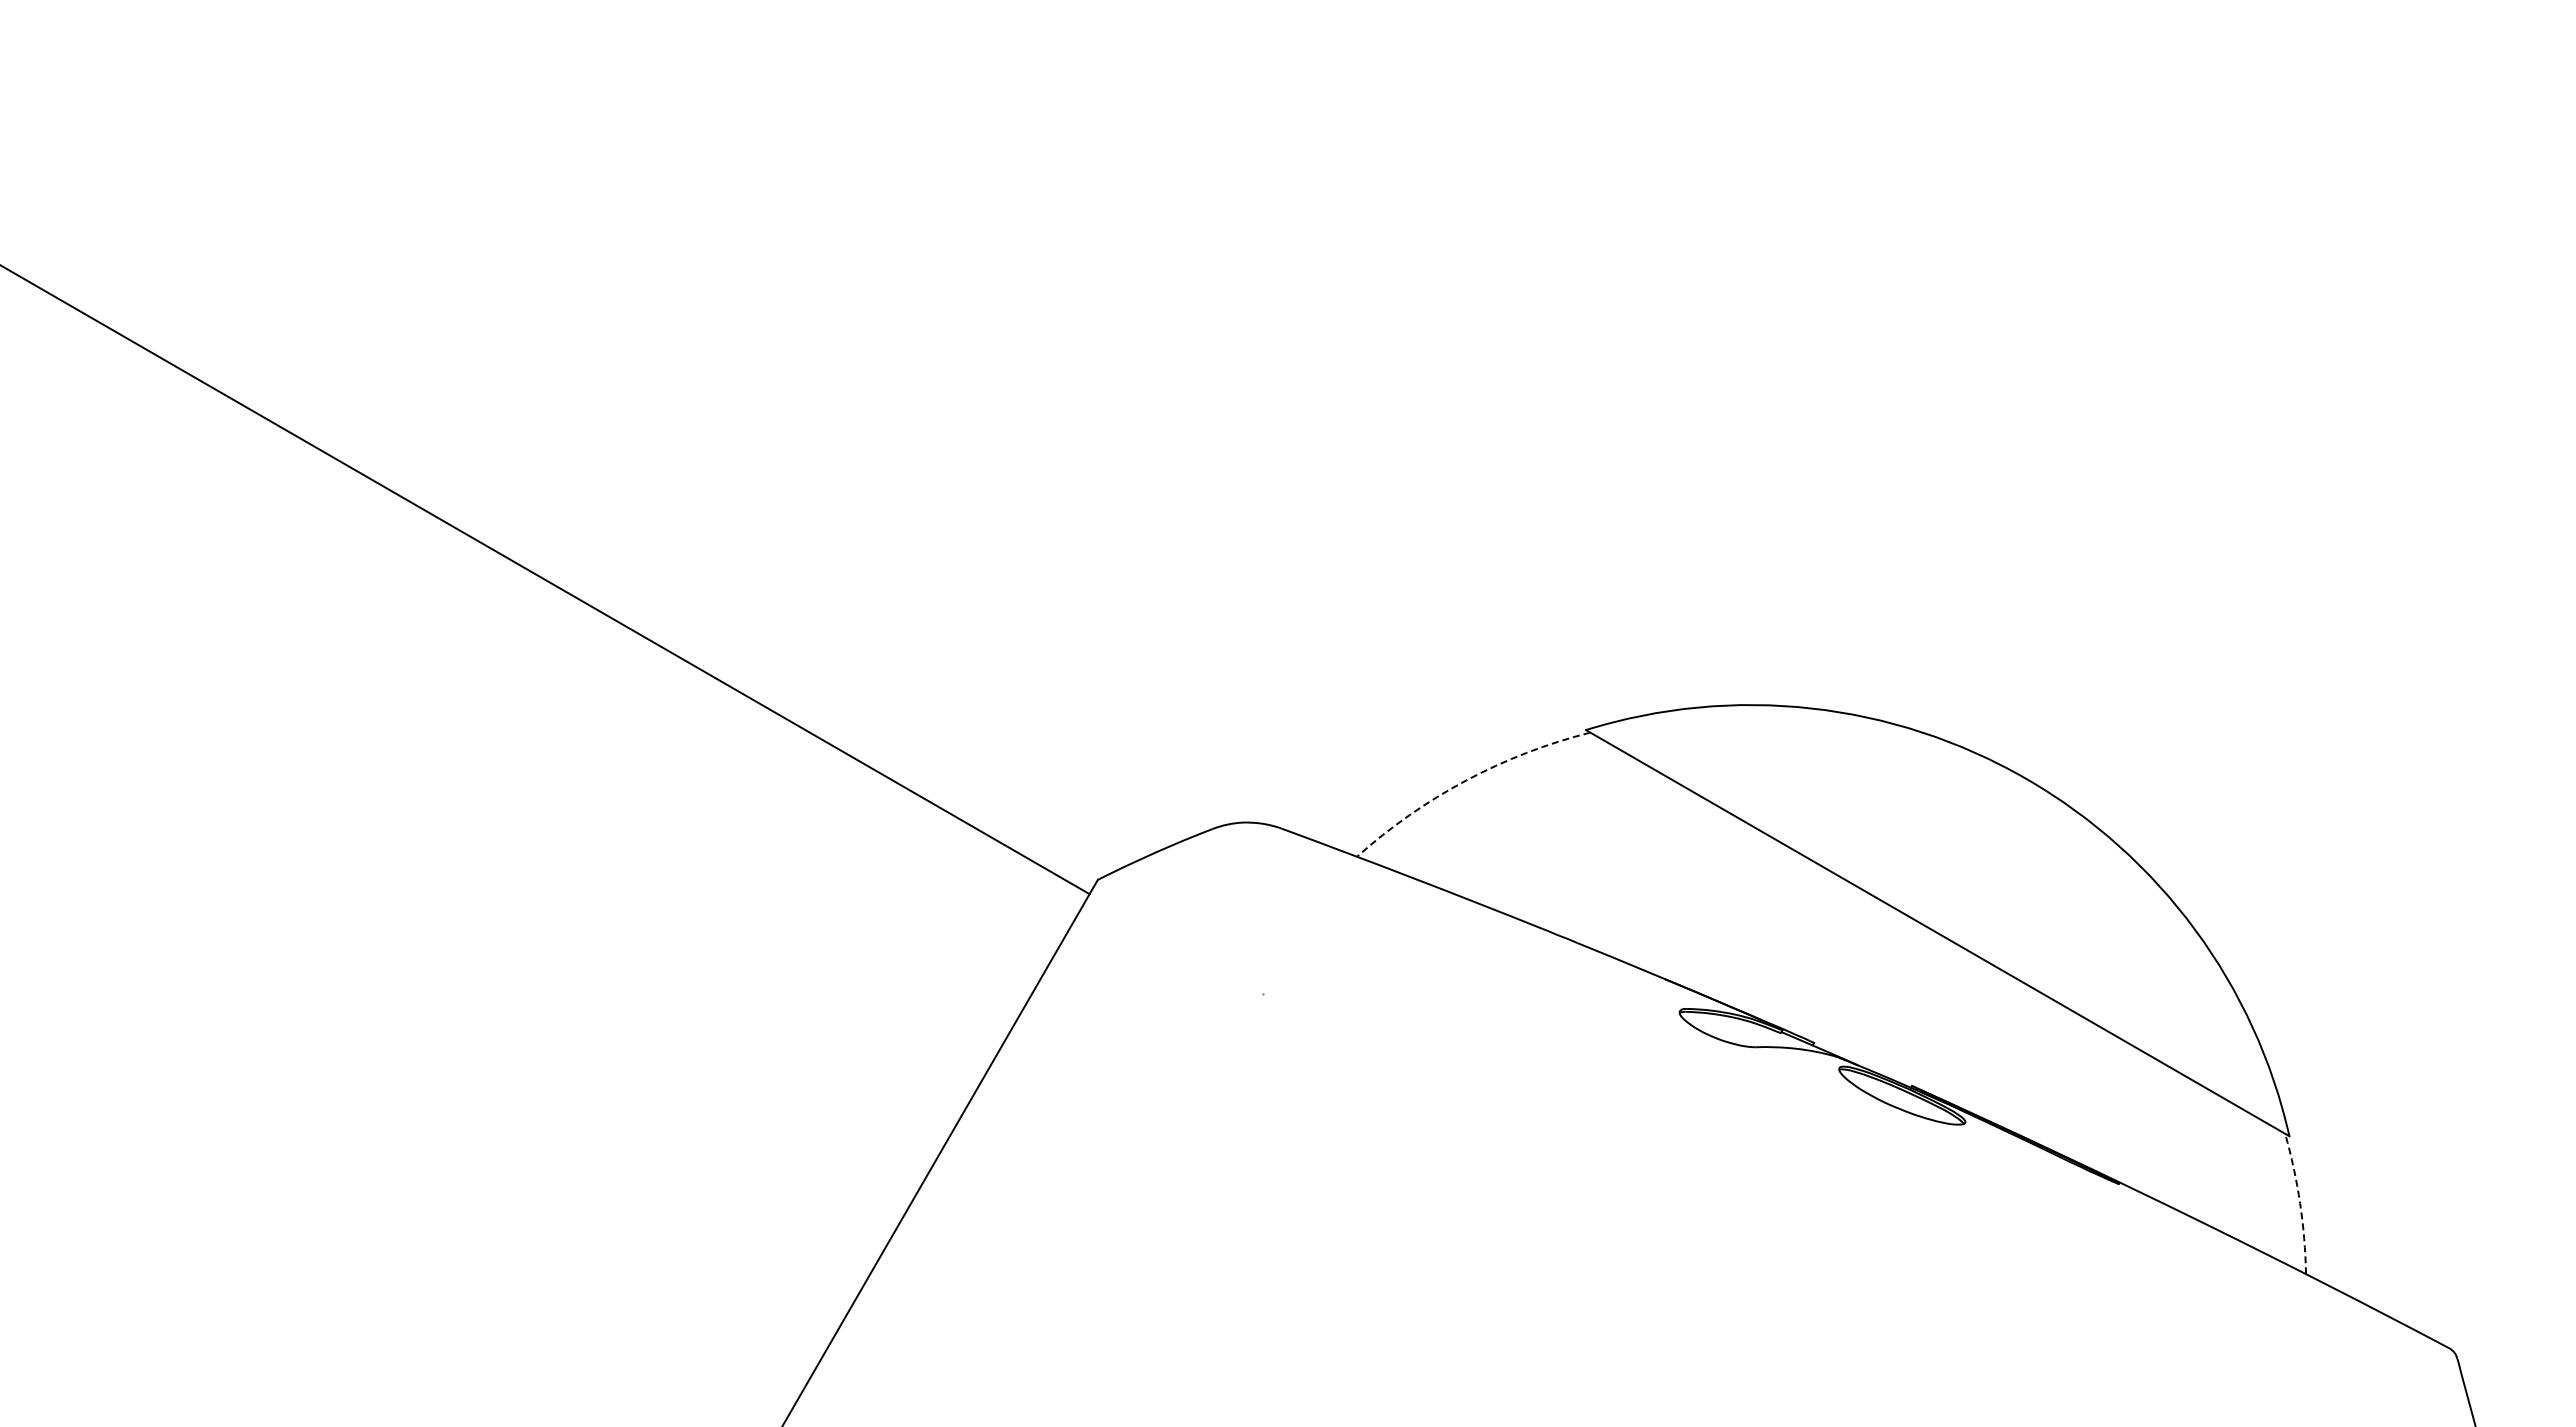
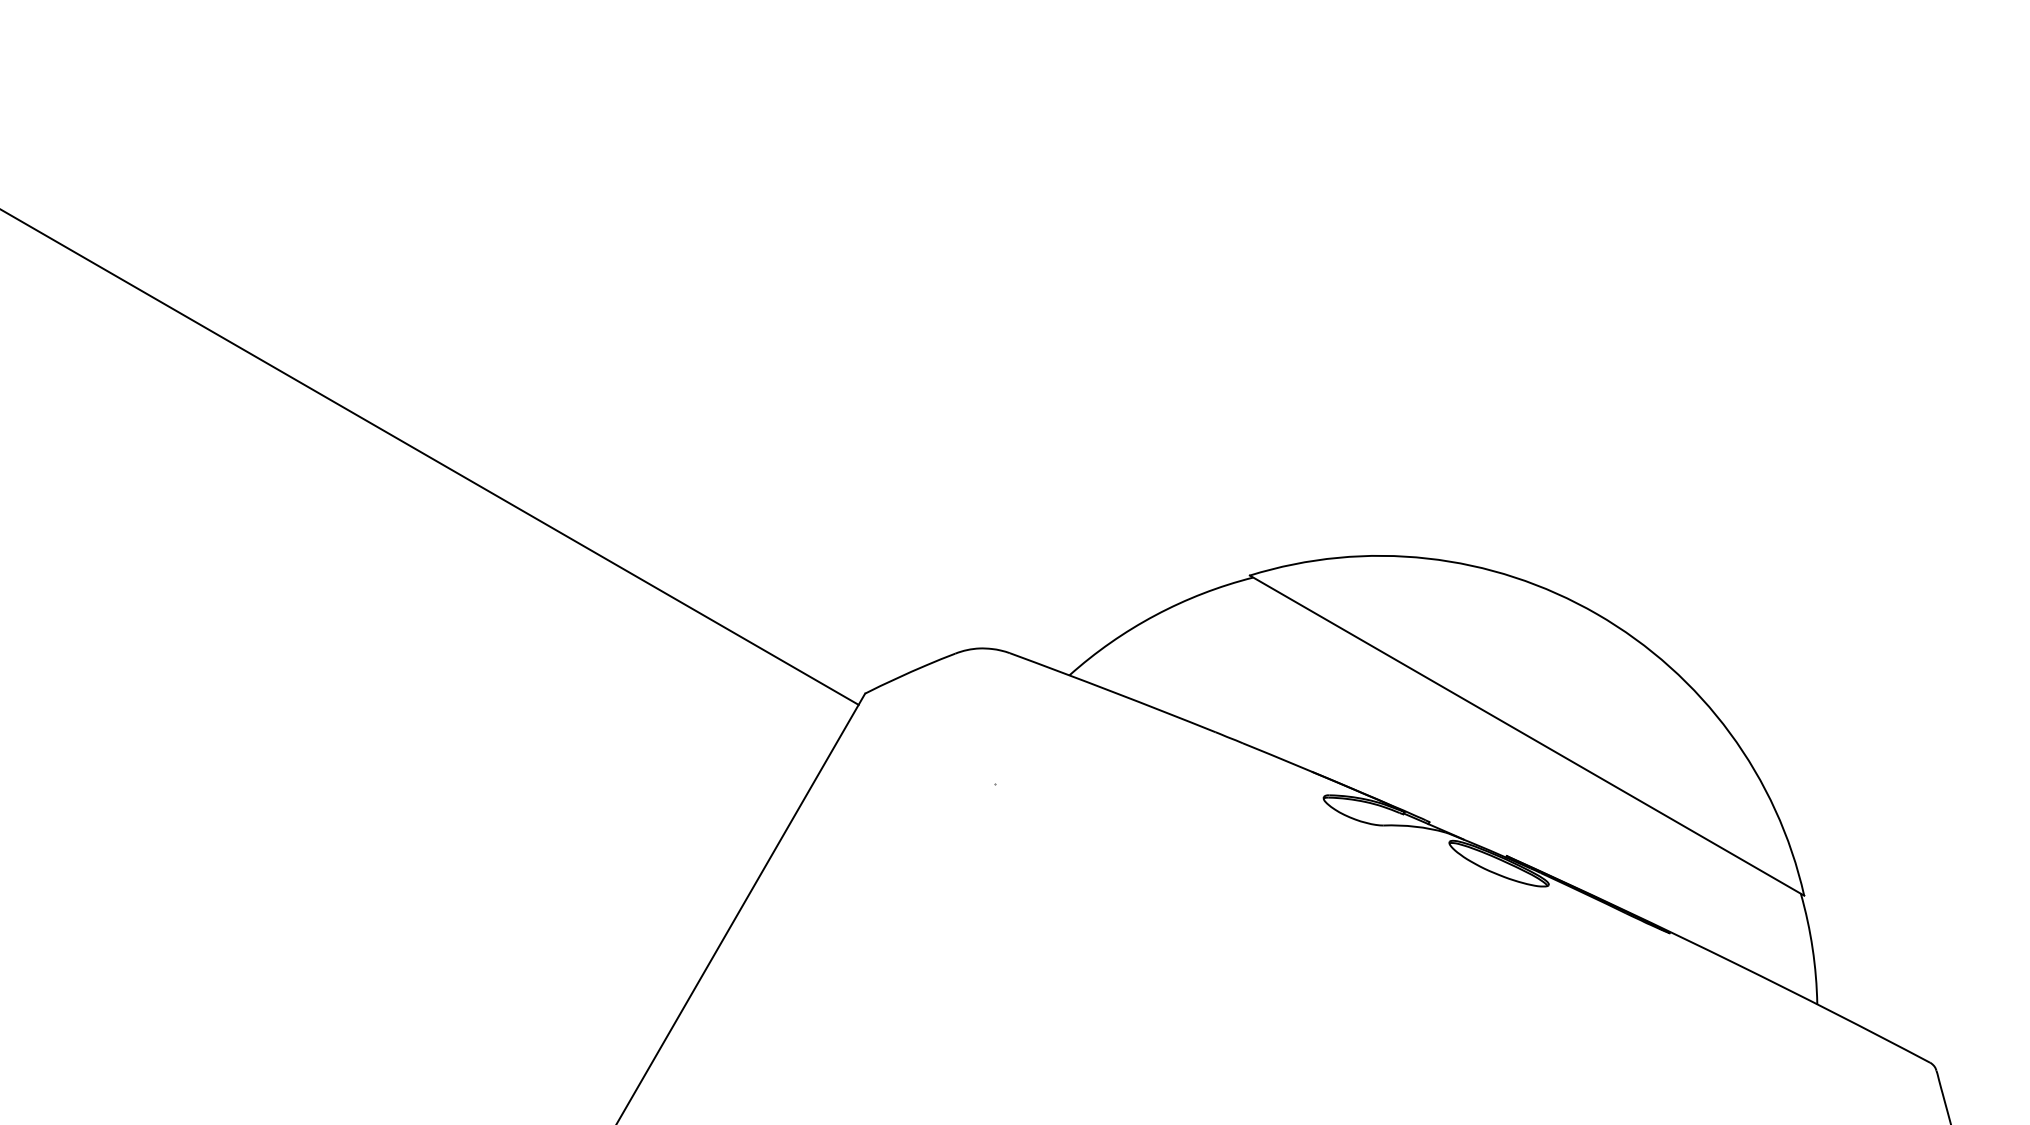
arc: (1466, 780) -> (1155, 615), dashed -> solid
arc: (2300, 1203) -> (1812, 948), dashed -> solid

